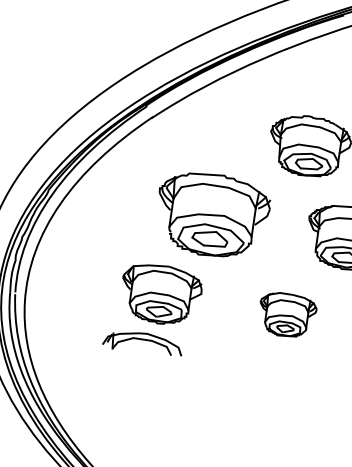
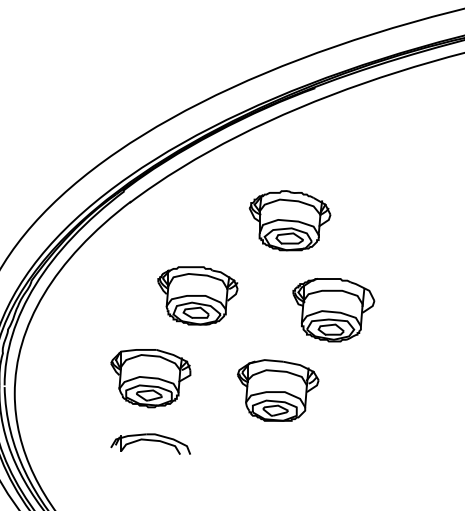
part: (213, 214) -> (197, 295), size x0.71
part: (288, 314) -> (278, 390), size x1.43
part: (142, 342) -> (150, 443), moved

